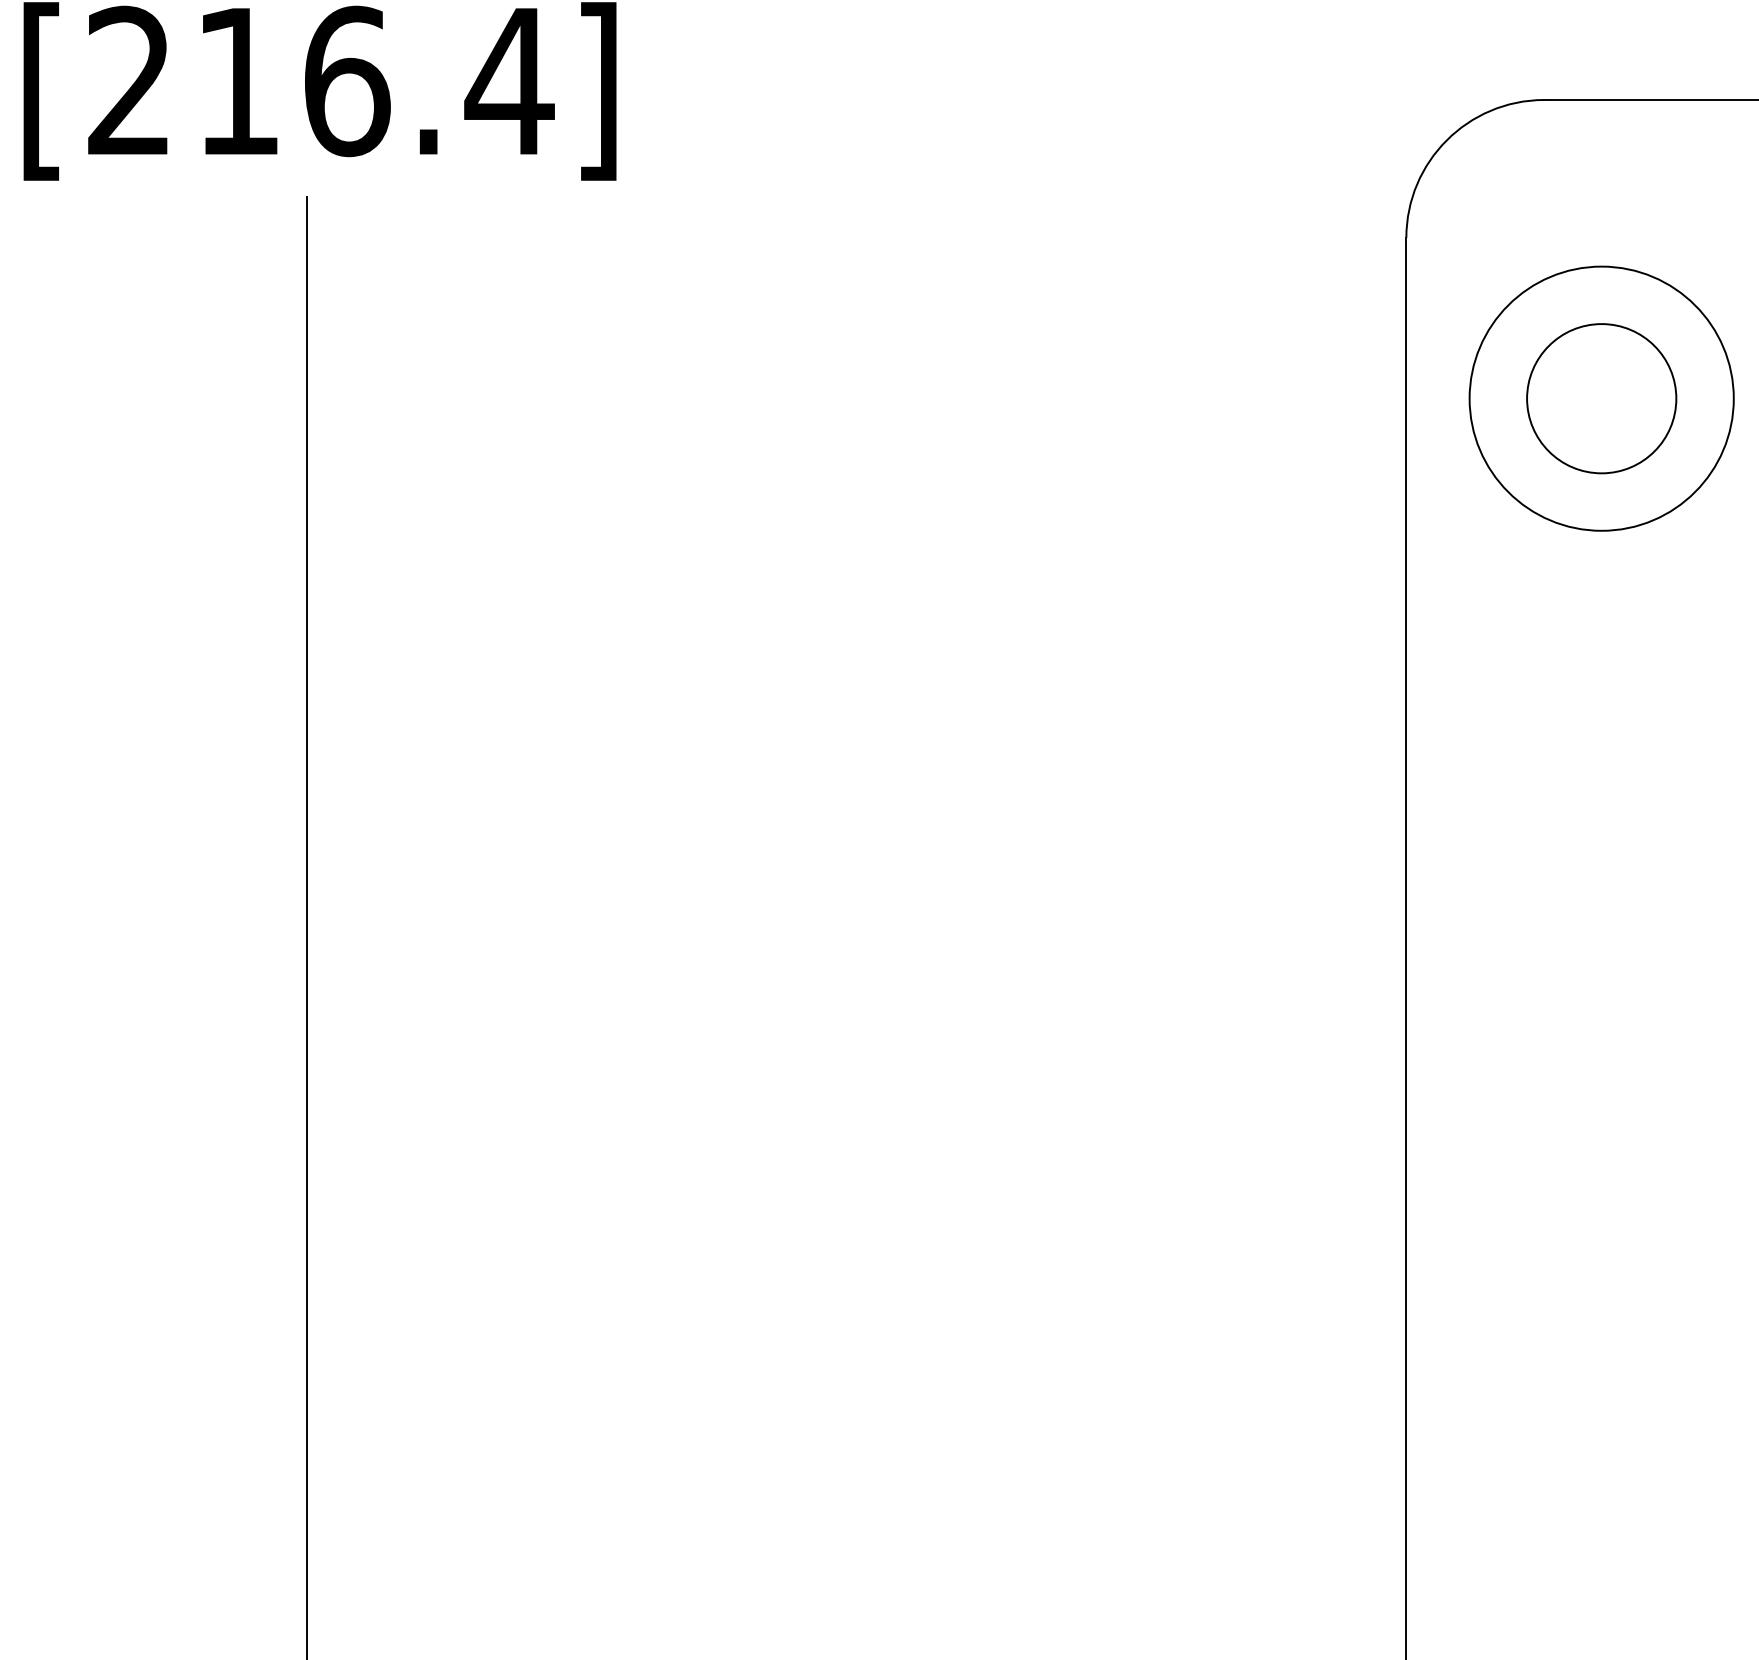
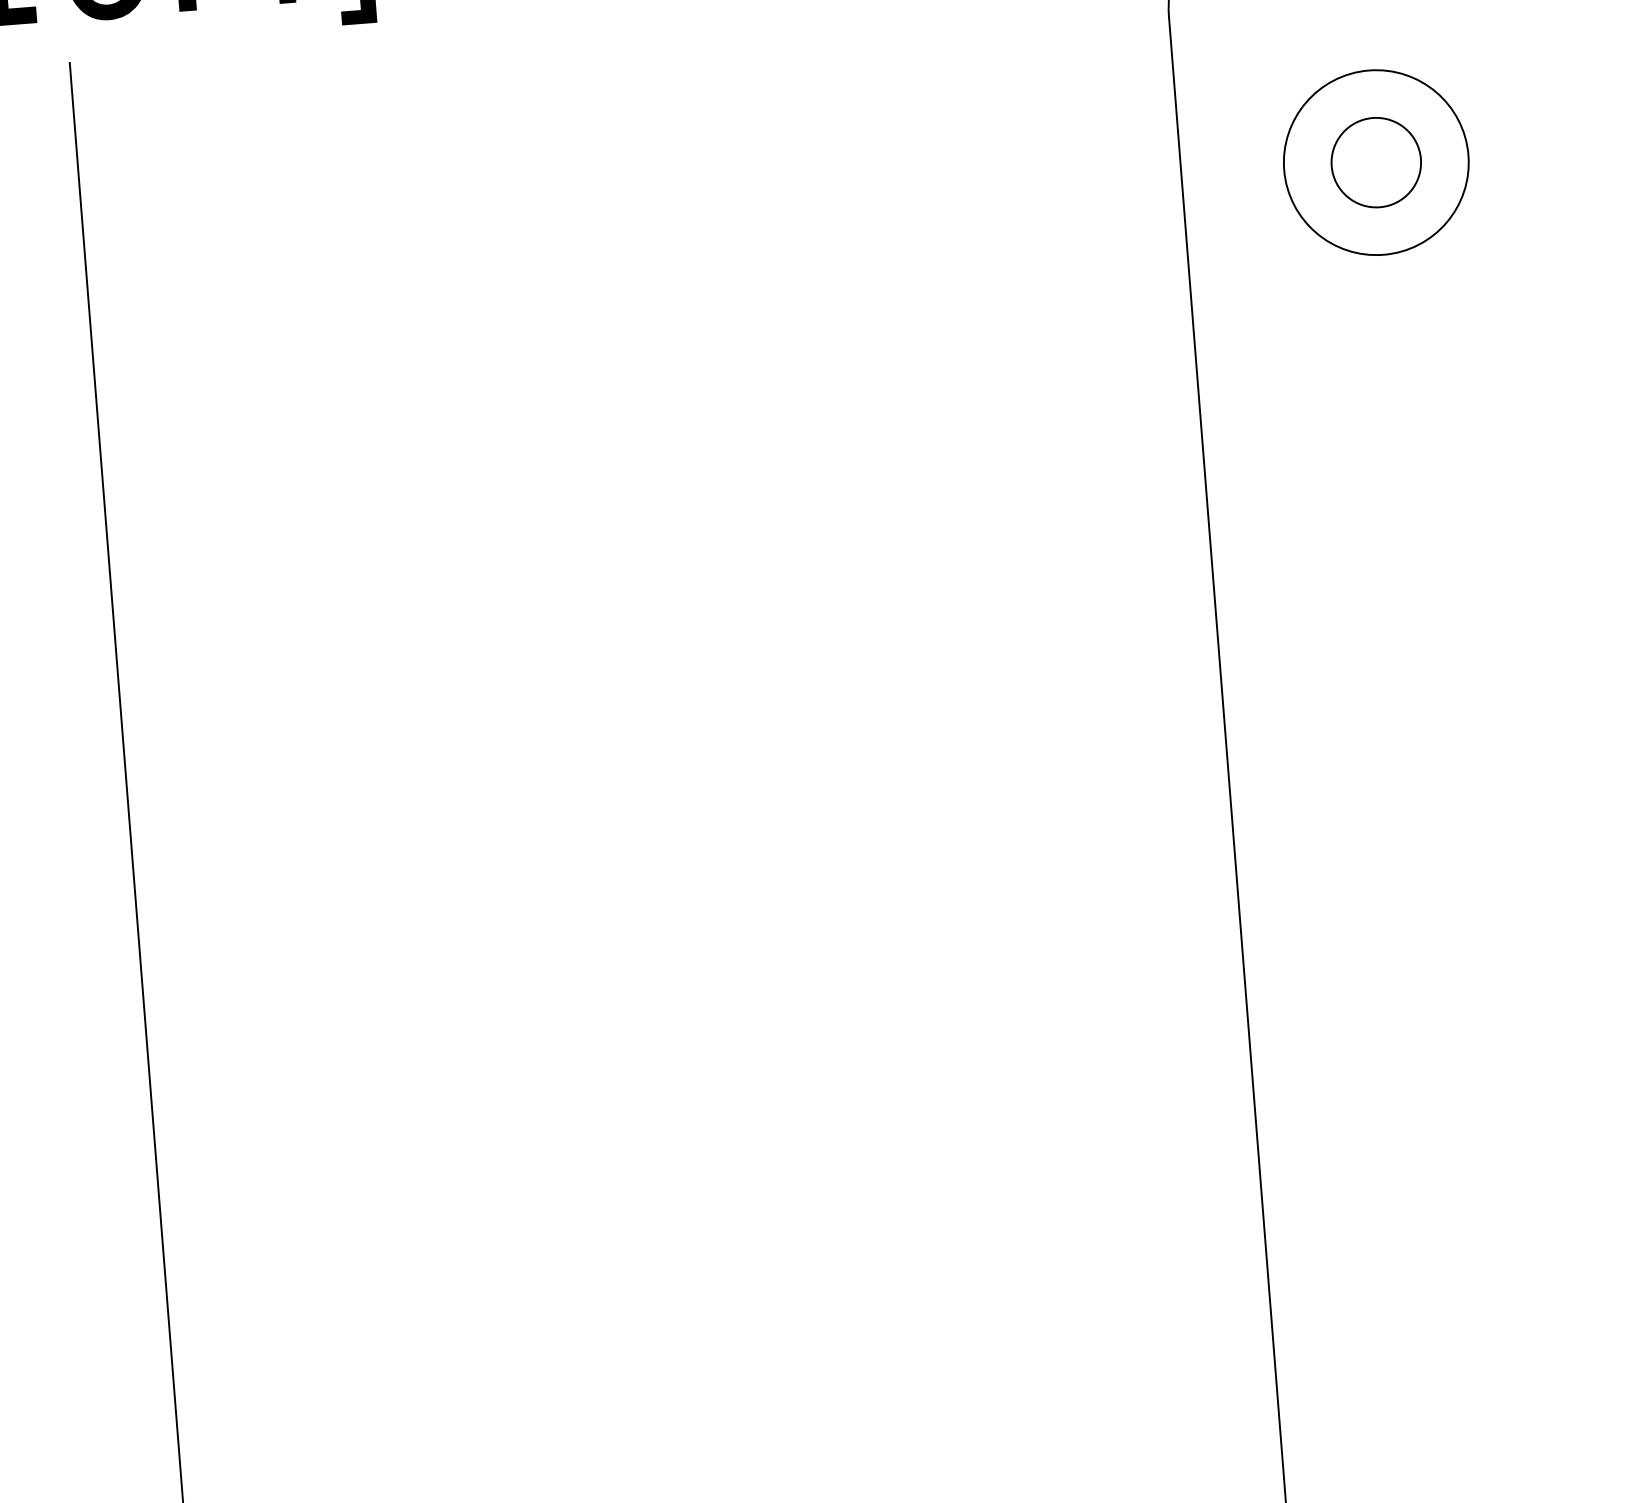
circle: (1601, 398) -> (1376, 162), size x0.6
circle: (1601, 398) -> (1376, 162), size x0.7

